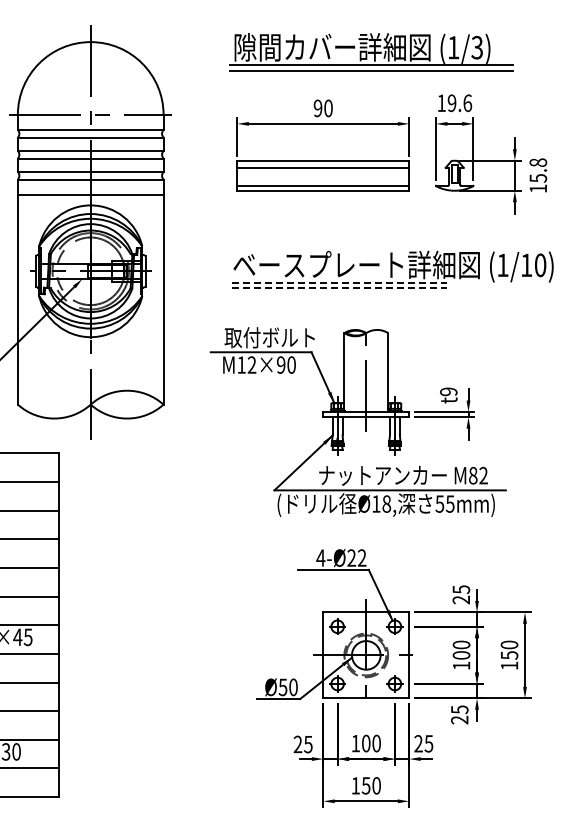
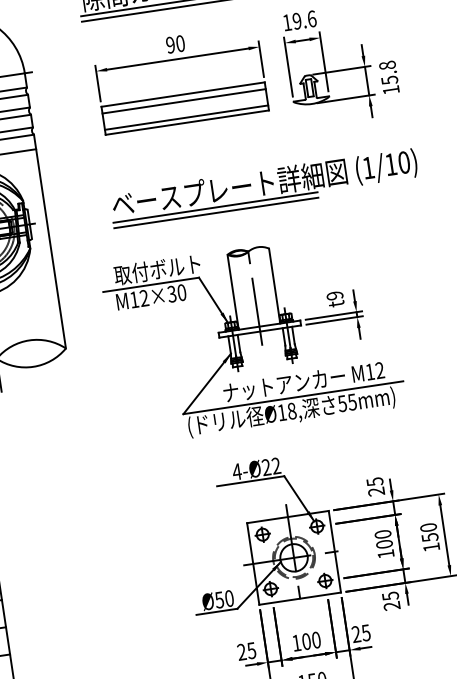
line: (339, 282) -> (215, 207), dashed -> solid
line: (339, 288) -> (216, 213), dashed -> solid
text: (280, 364) -> (171, 293), M12×90 -> M12×30
text: (473, 475) -> (370, 371), M82 -> M12

